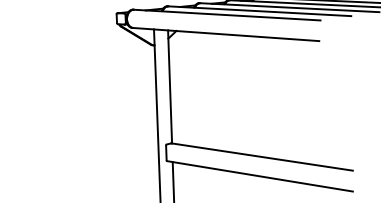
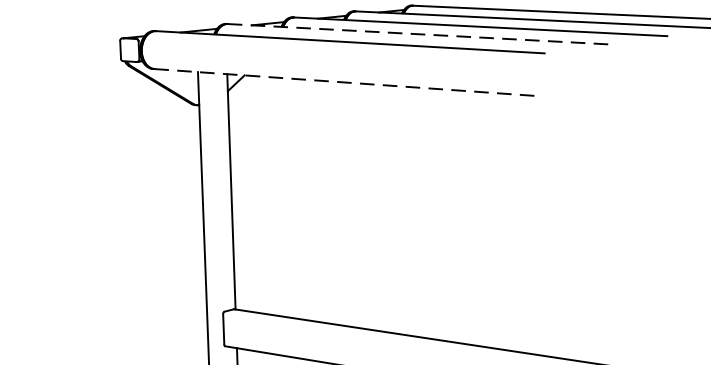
line: (259, 11) -> (417, 34), solid -> dashed
line: (226, 34) -> (348, 82), solid -> dashed

